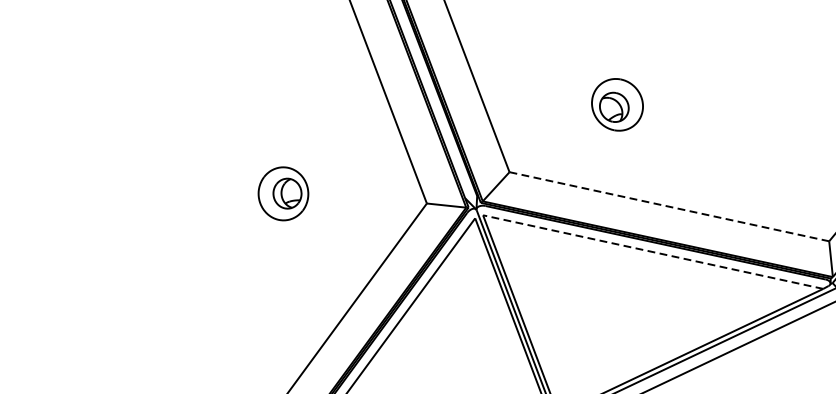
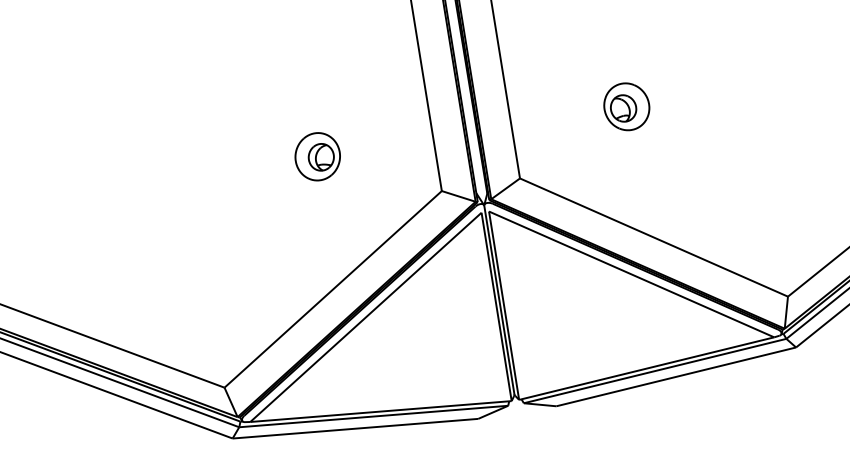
part: (617, 104) -> (626, 106), moved
line: (669, 206) -> (654, 237), dashed -> solid
line: (653, 252) -> (631, 274), dashed -> solid

